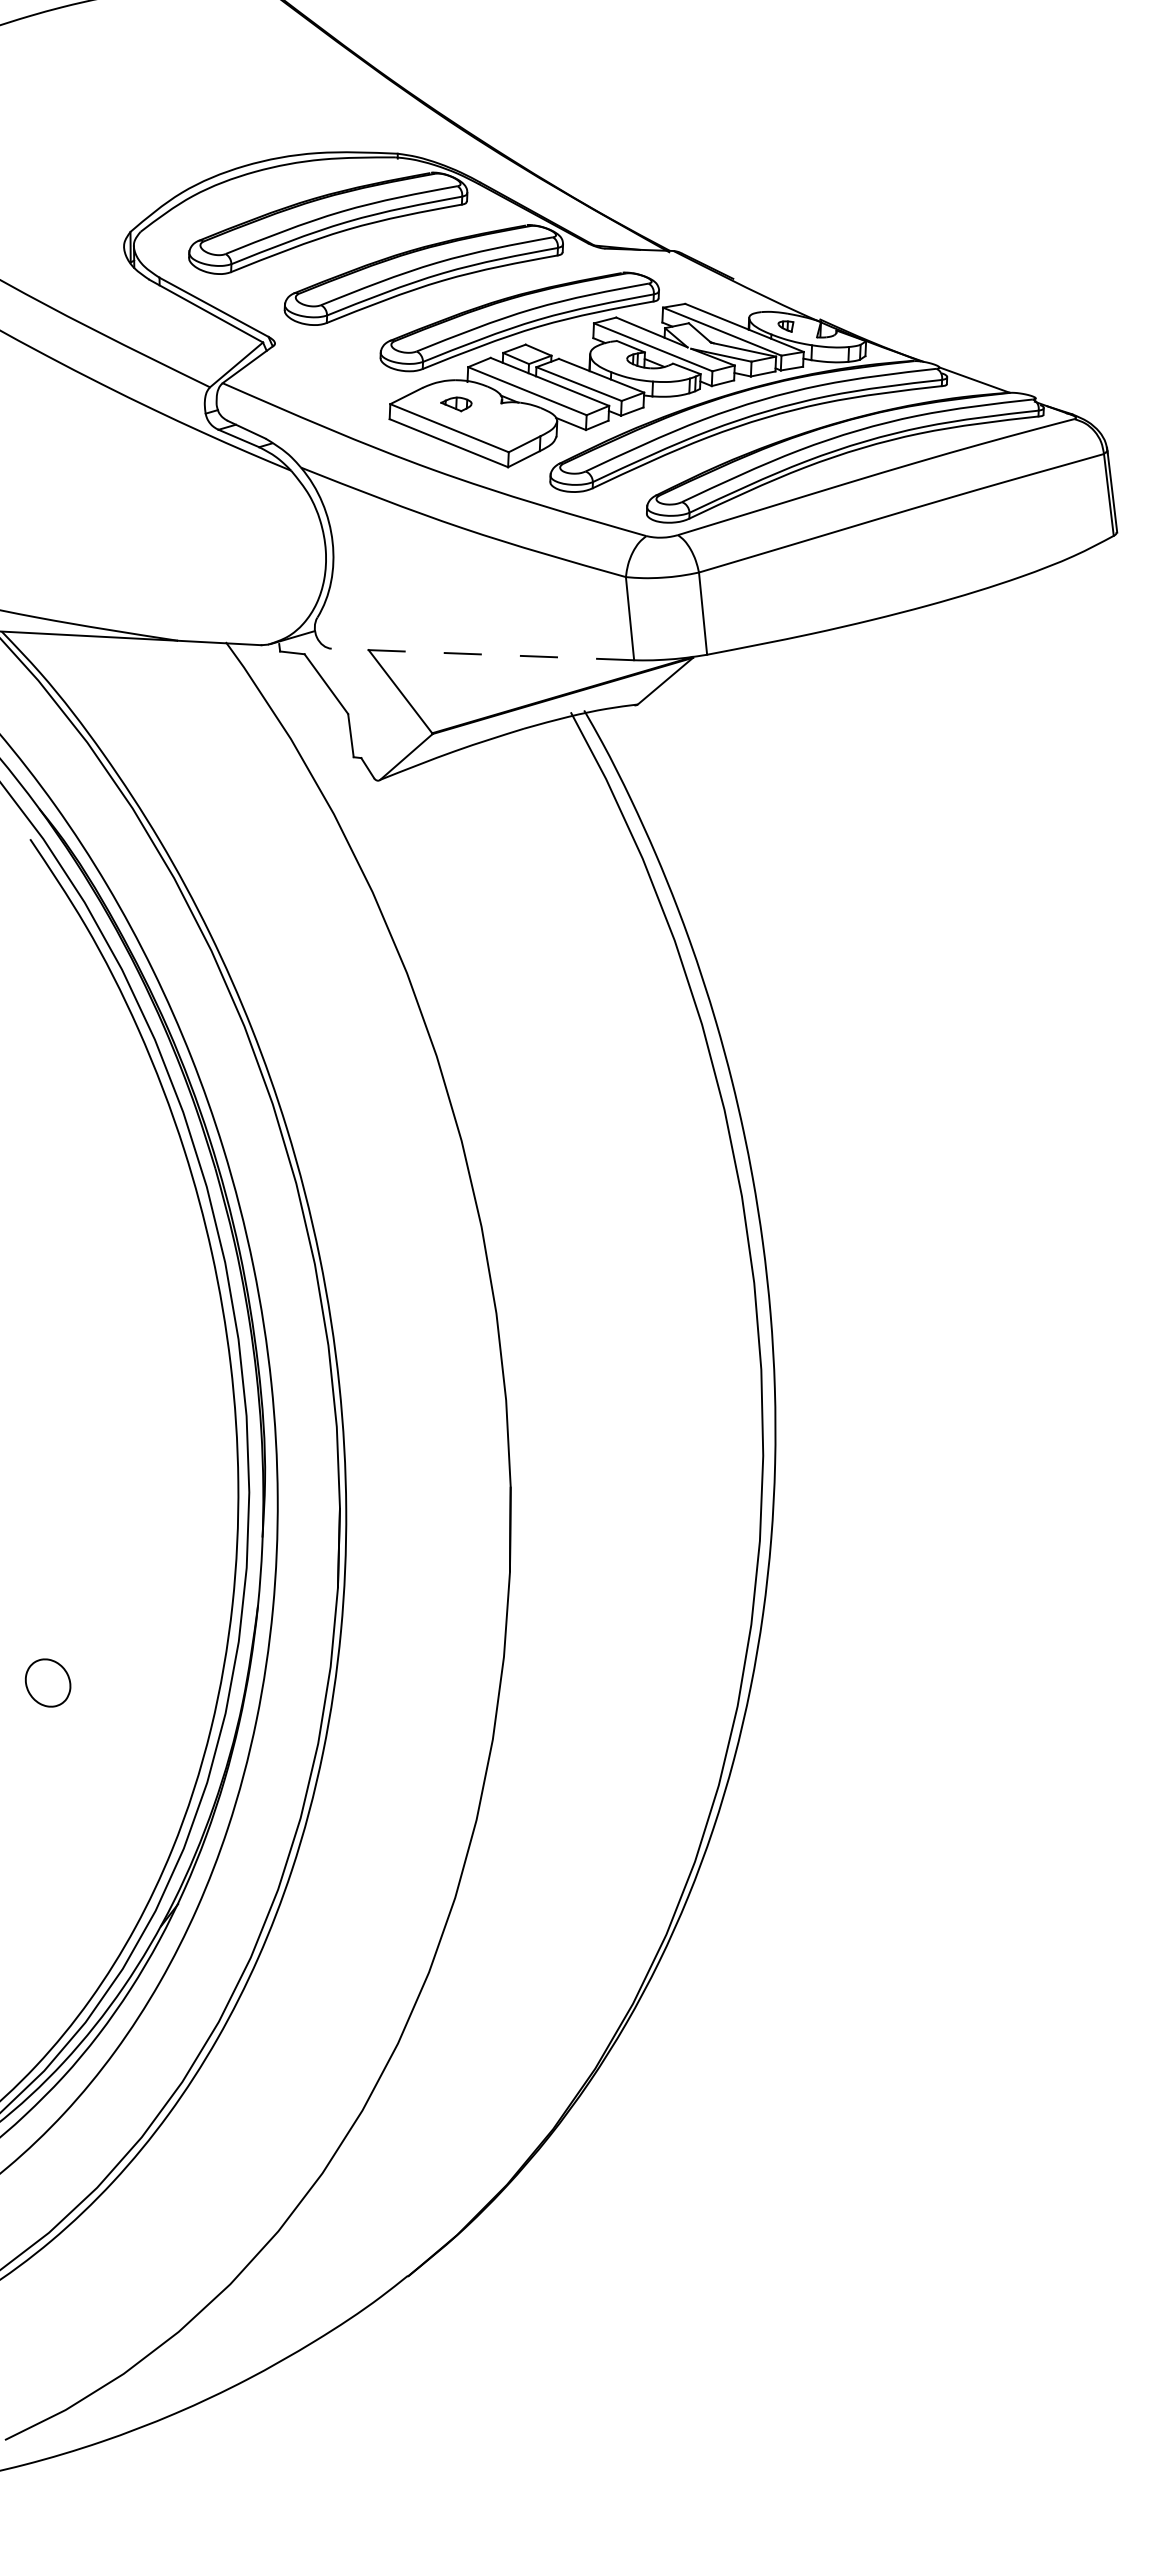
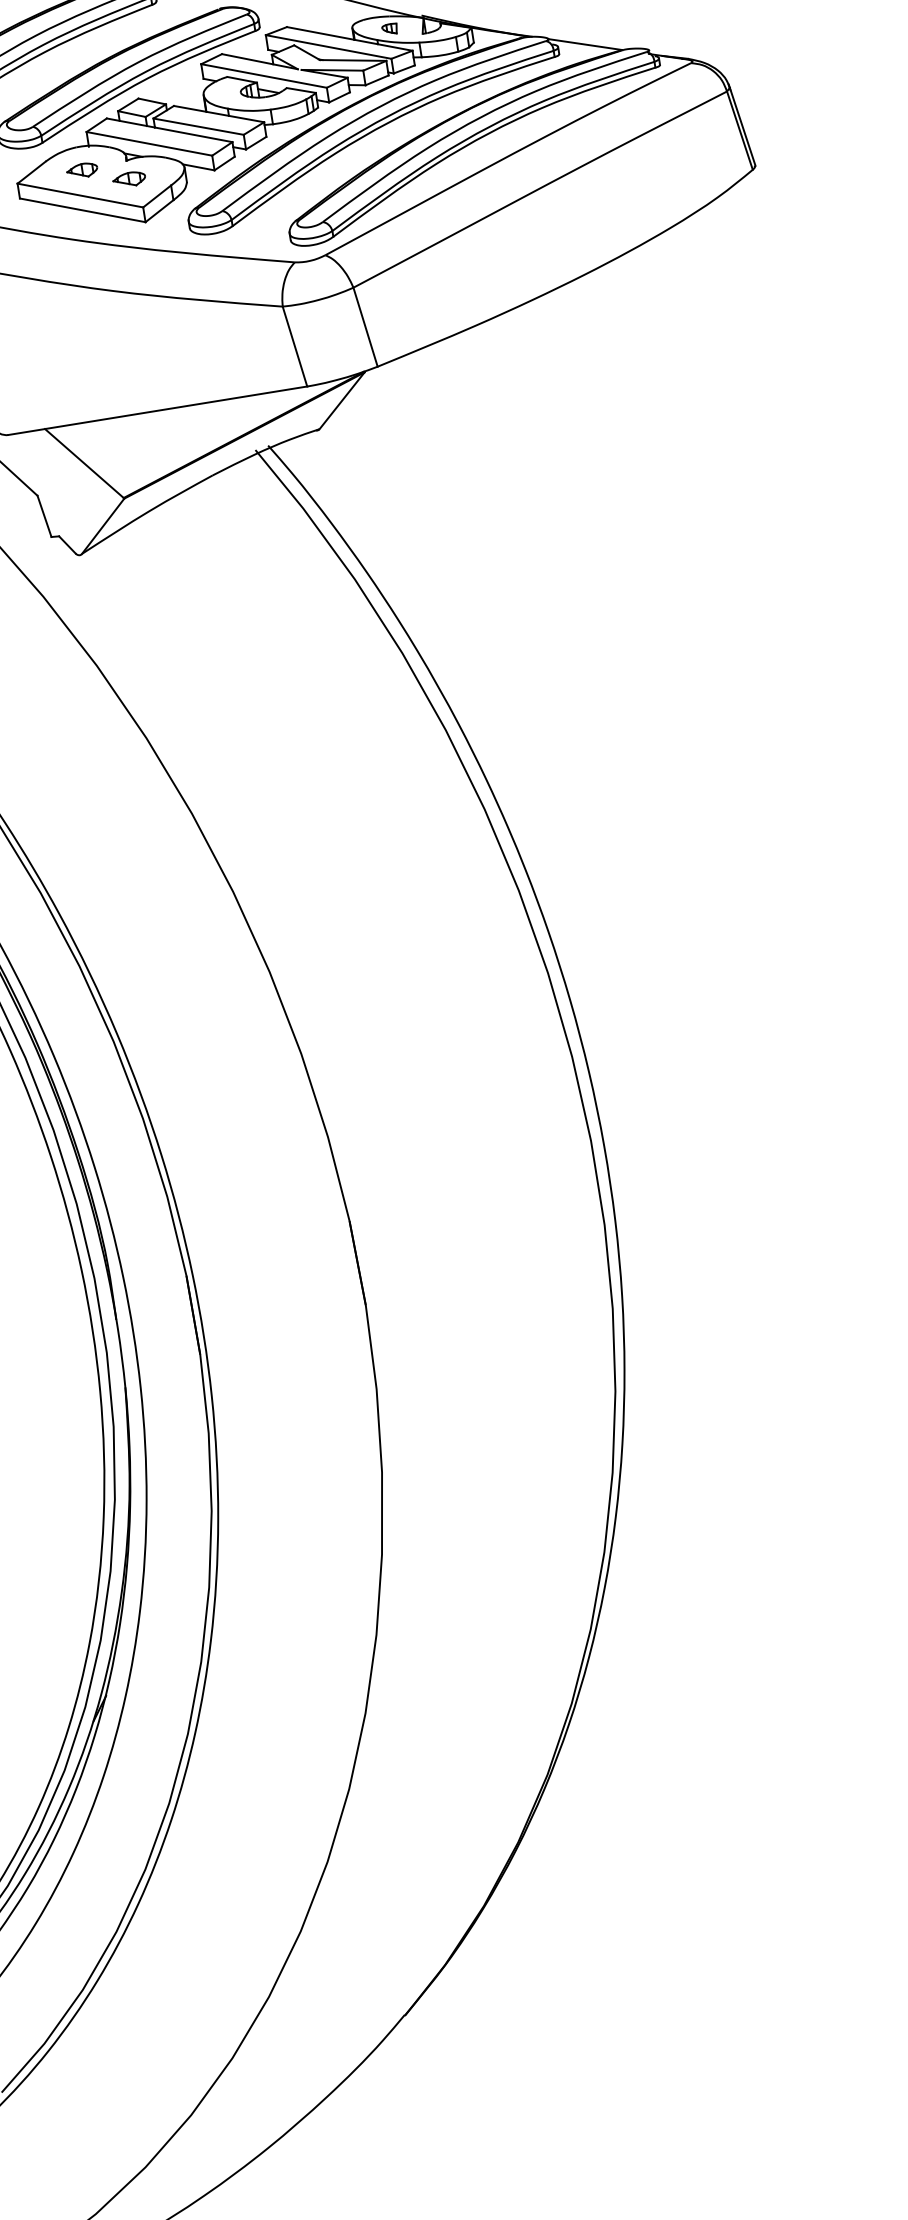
part: (500, 422) -> (129, 179), added
line: (482, 654) -> (157, 410), dashed -> solid

